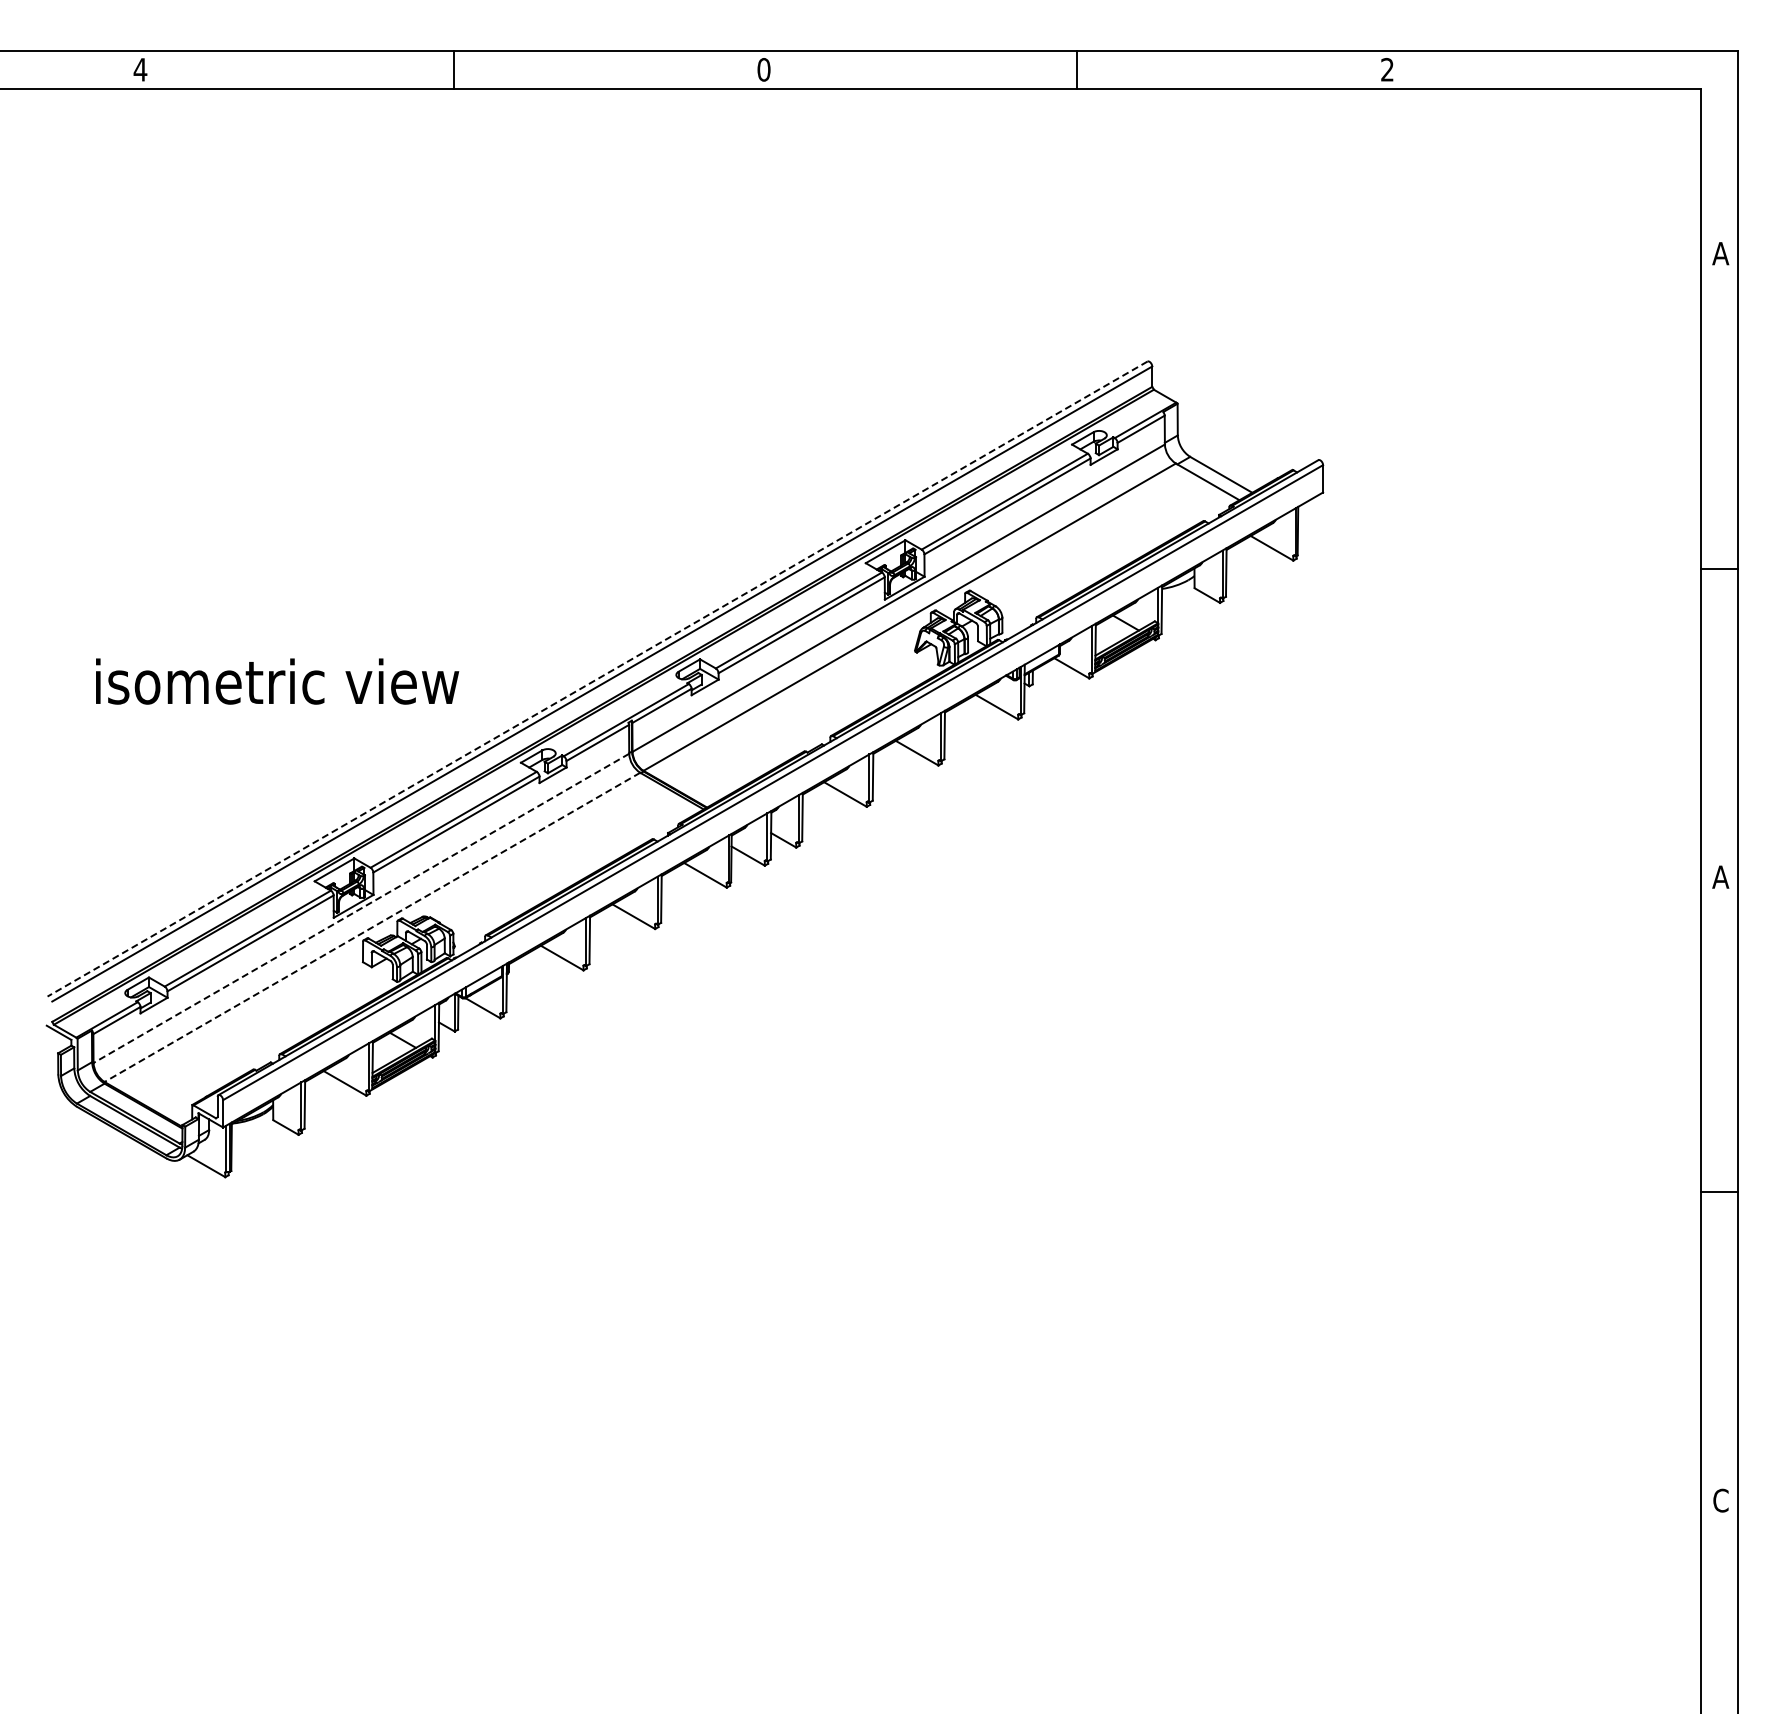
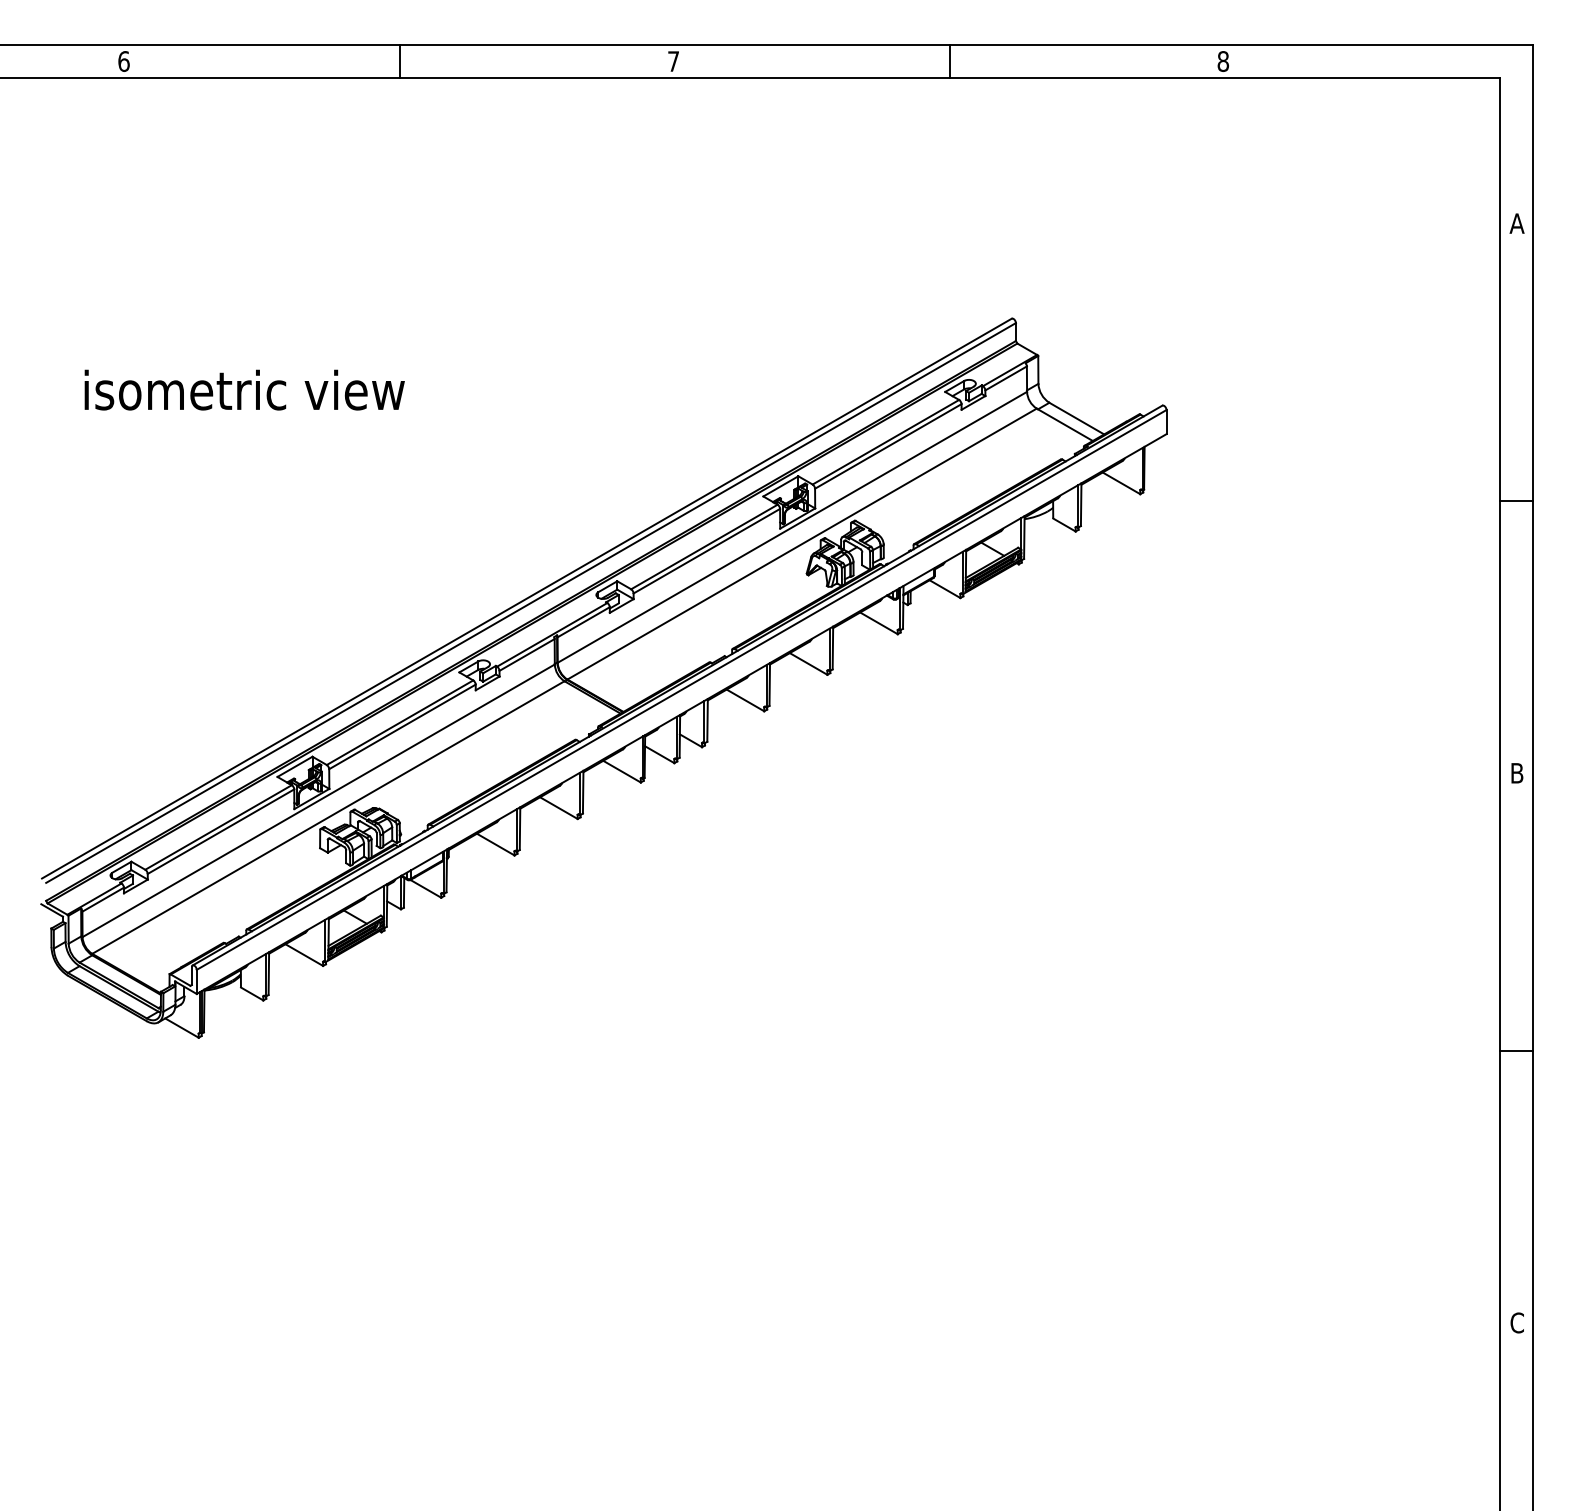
text: (140, 69) -> (123, 61), 4 -> 6
text: (763, 69) -> (673, 61), 0 -> 7
text: (1387, 69) -> (1223, 61), 2 -> 8
line: (597, 679) -> (526, 599), dashed -> solid
text: (277, 681) -> (244, 390), moved
text: (1720, 876) -> (1516, 772), A -> B
line: (360, 908) -> (317, 800), dashed -> solid
line: (371, 927) -> (327, 817), dashed -> solid

